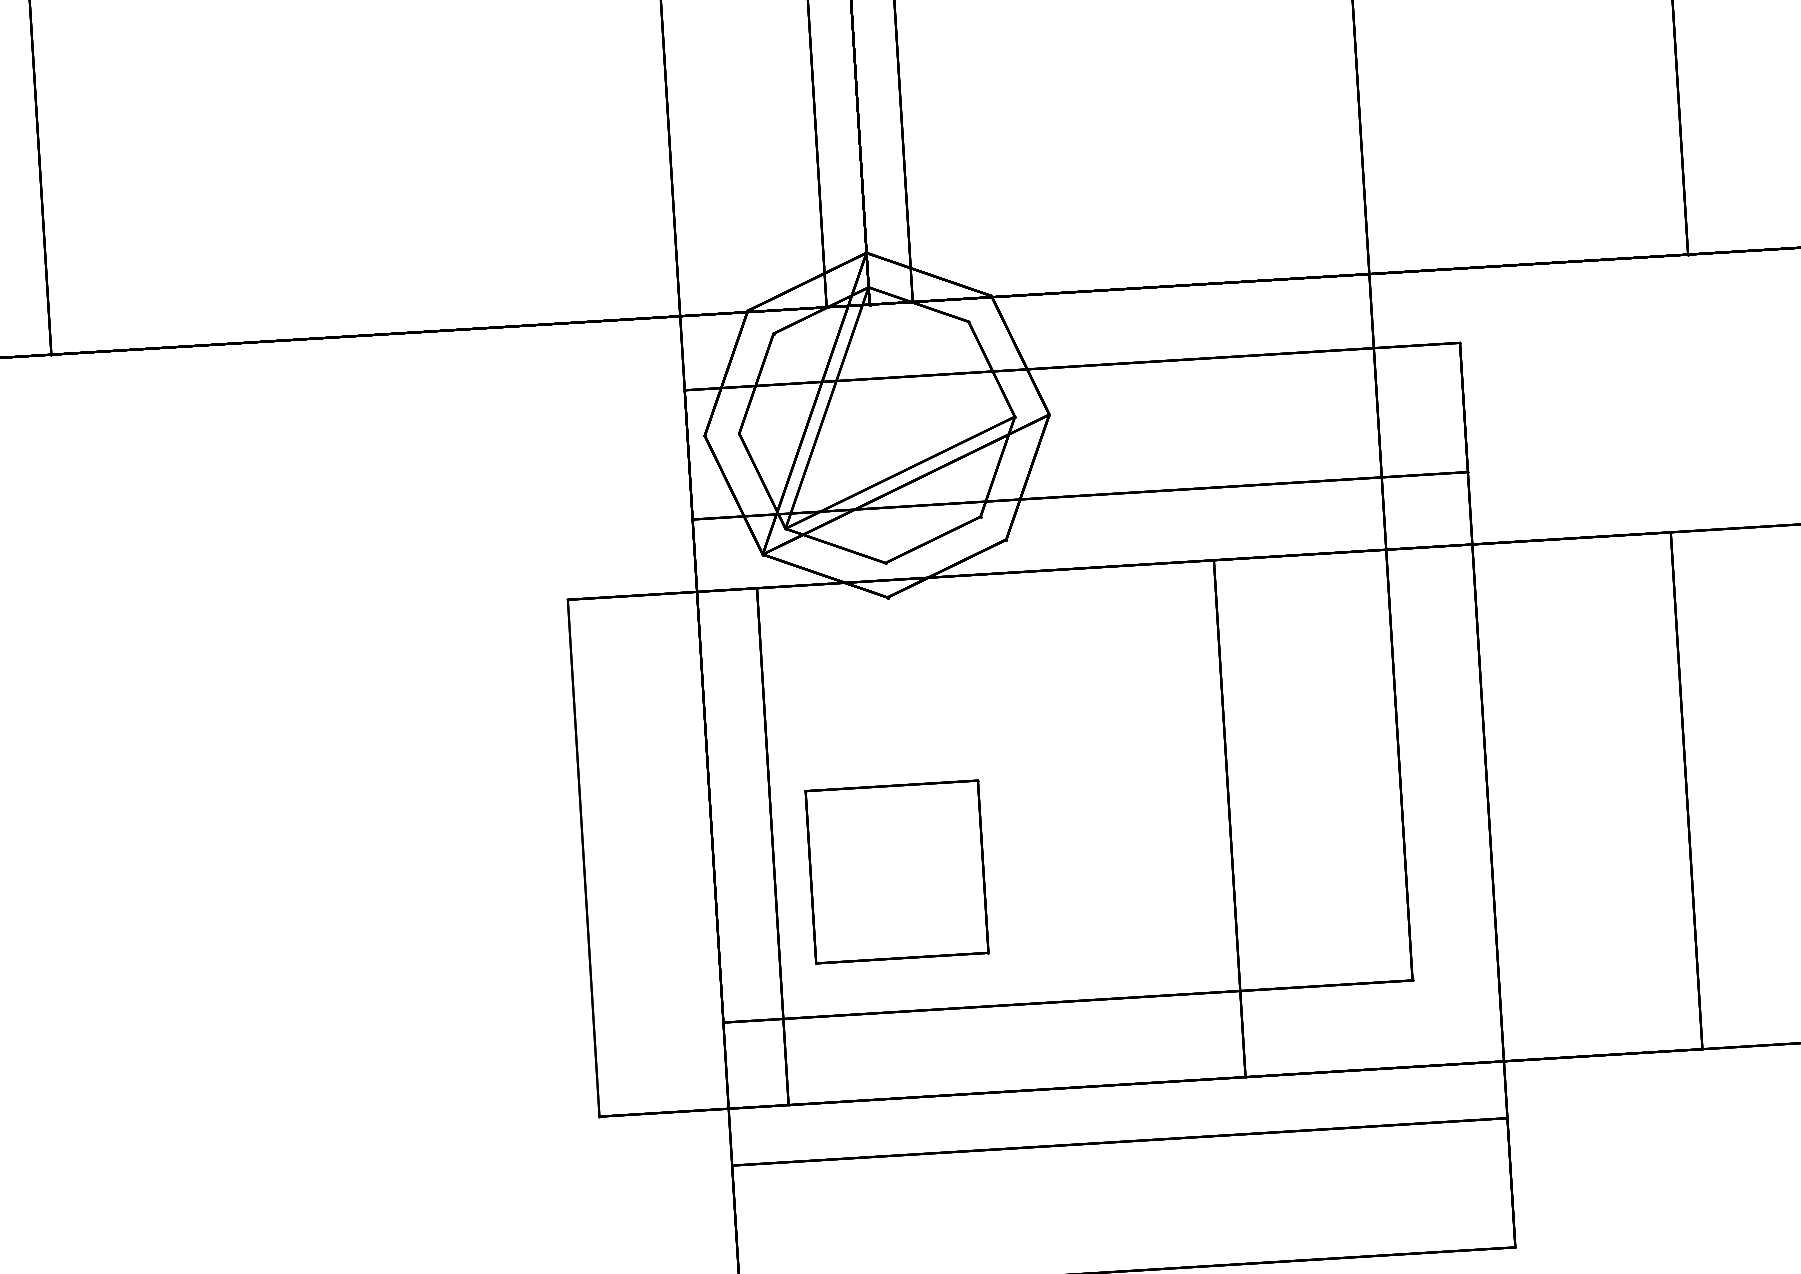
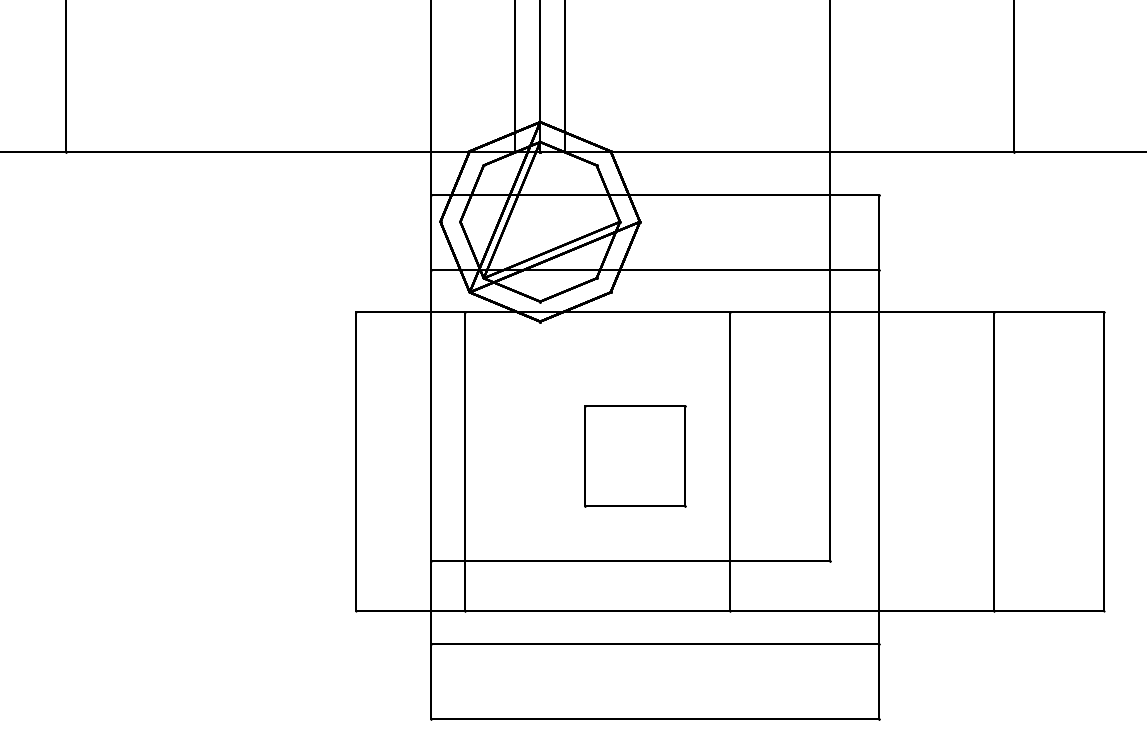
part: (897, 872) -> (635, 456), moved

